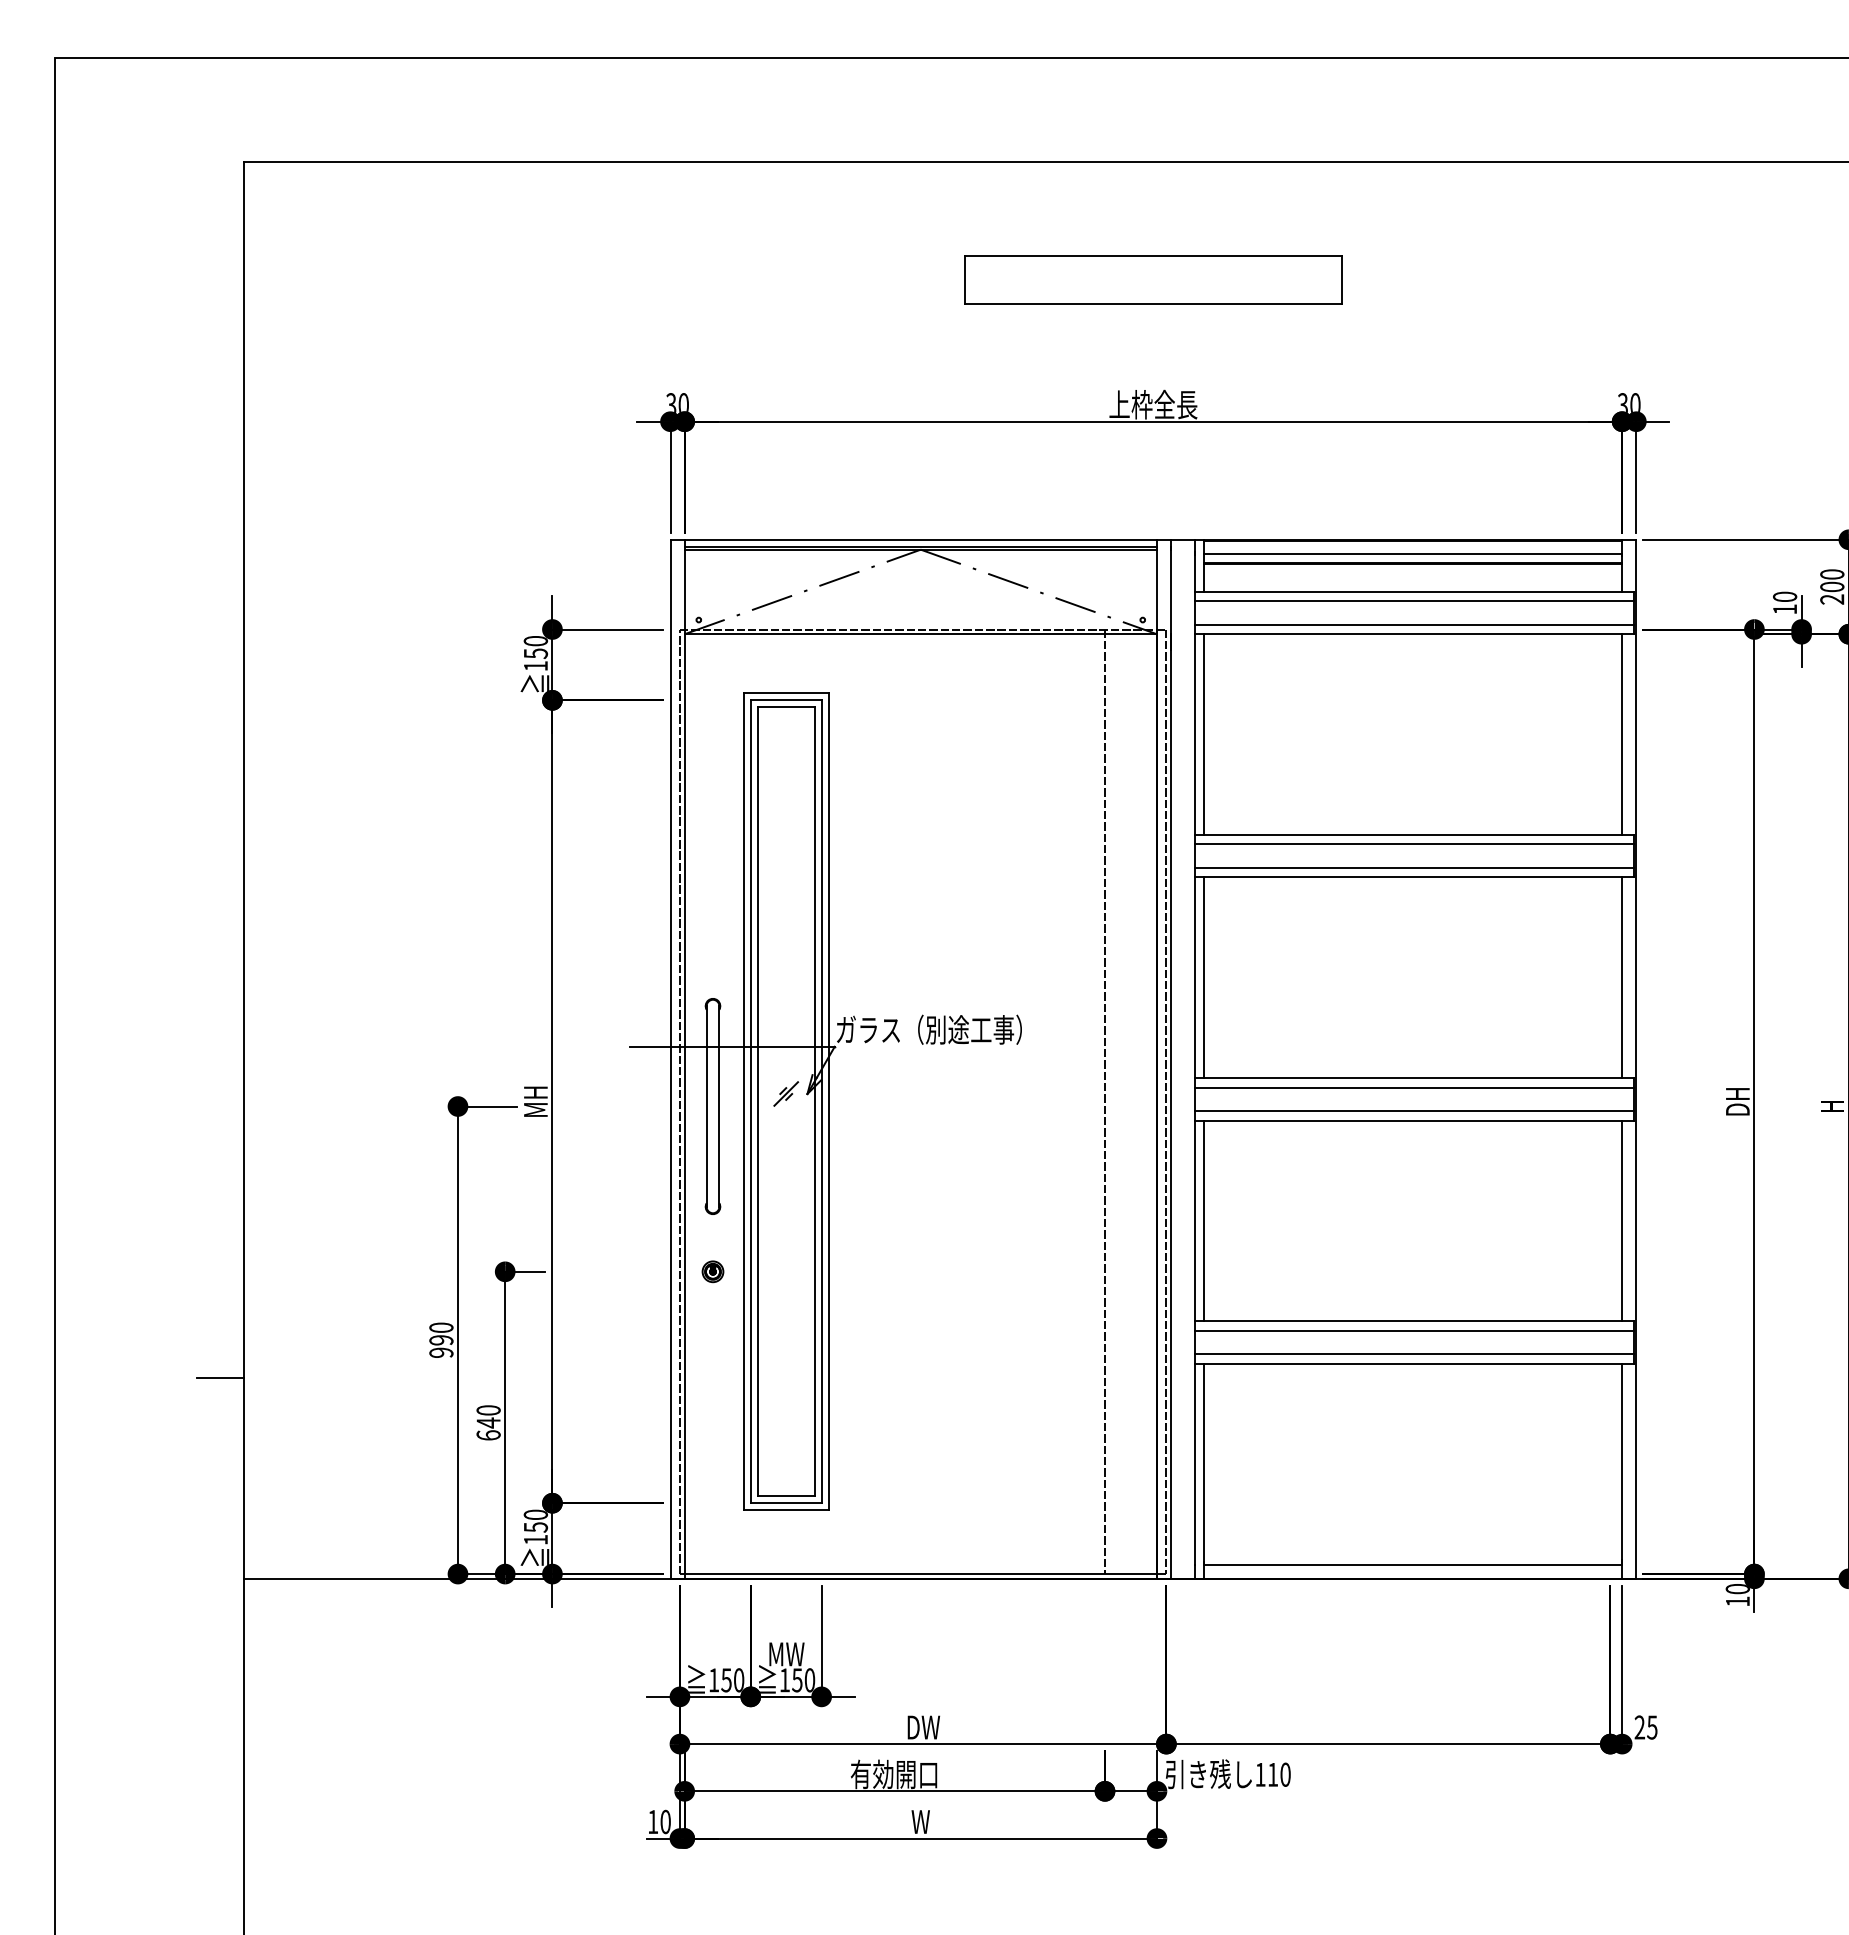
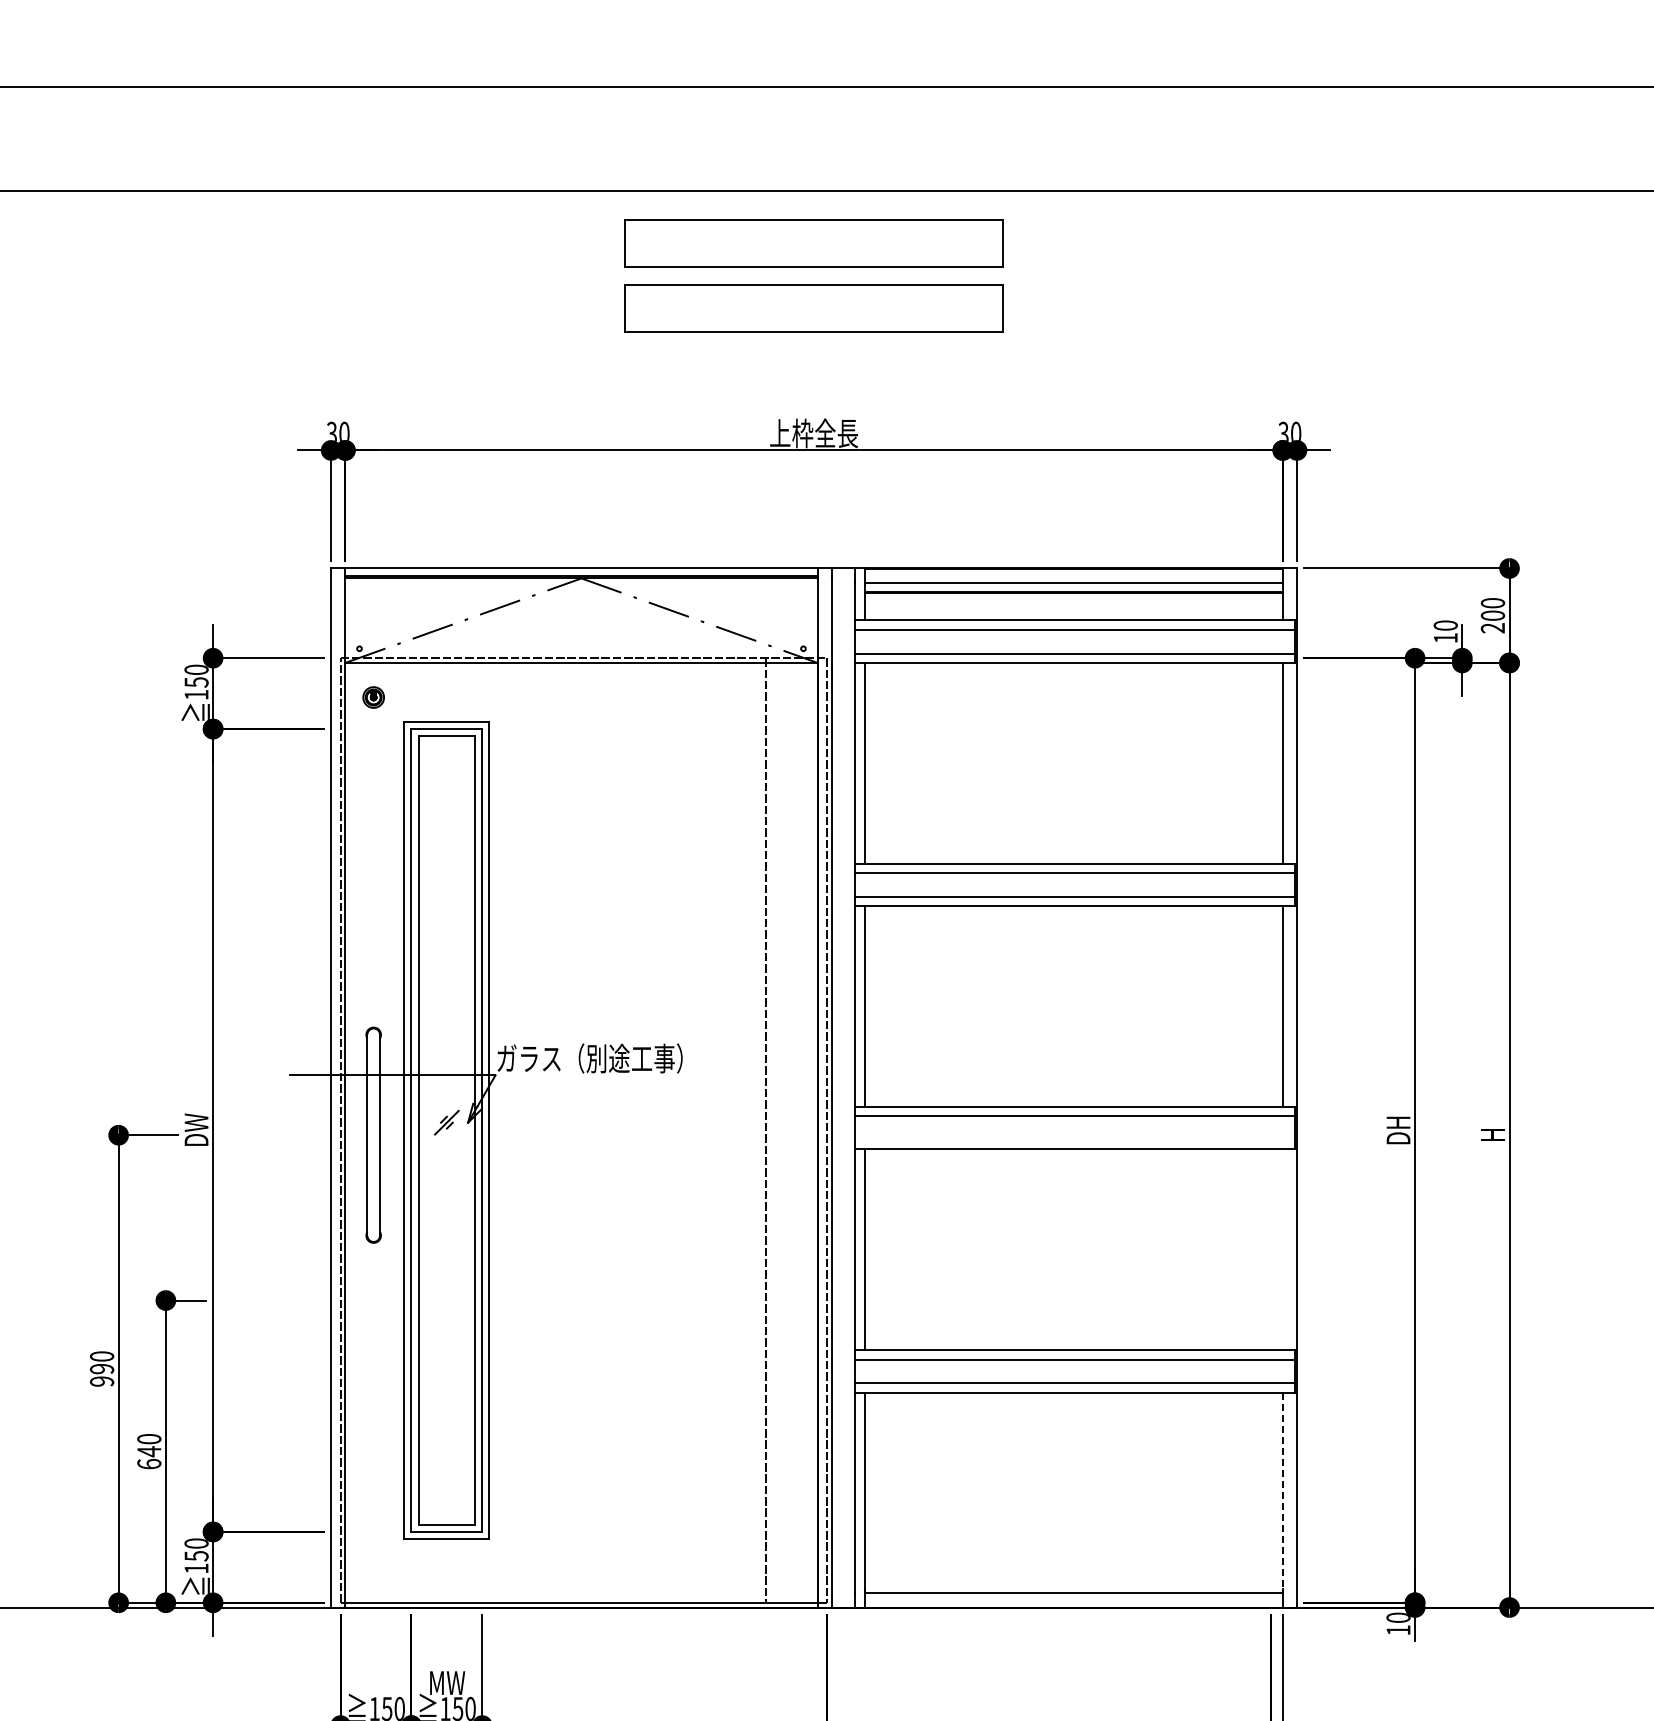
part: (1153, 214) -> (814, 243), added
text: (535, 1100) -> (196, 1129), MH -> DW
line: (1413, 1111) -> (1074, 1140), removed
line: (1622, 1220) -> (1283, 1249), removed
part: (712, 1271) -> (373, 697), moved
line: (1622, 1464) -> (1283, 1493), solid -> dashed

